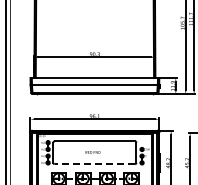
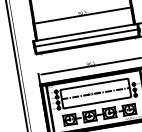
line: (94, 152) -> (95, 93), added
line: (94, 164) -> (97, 103), dashed -> solid

